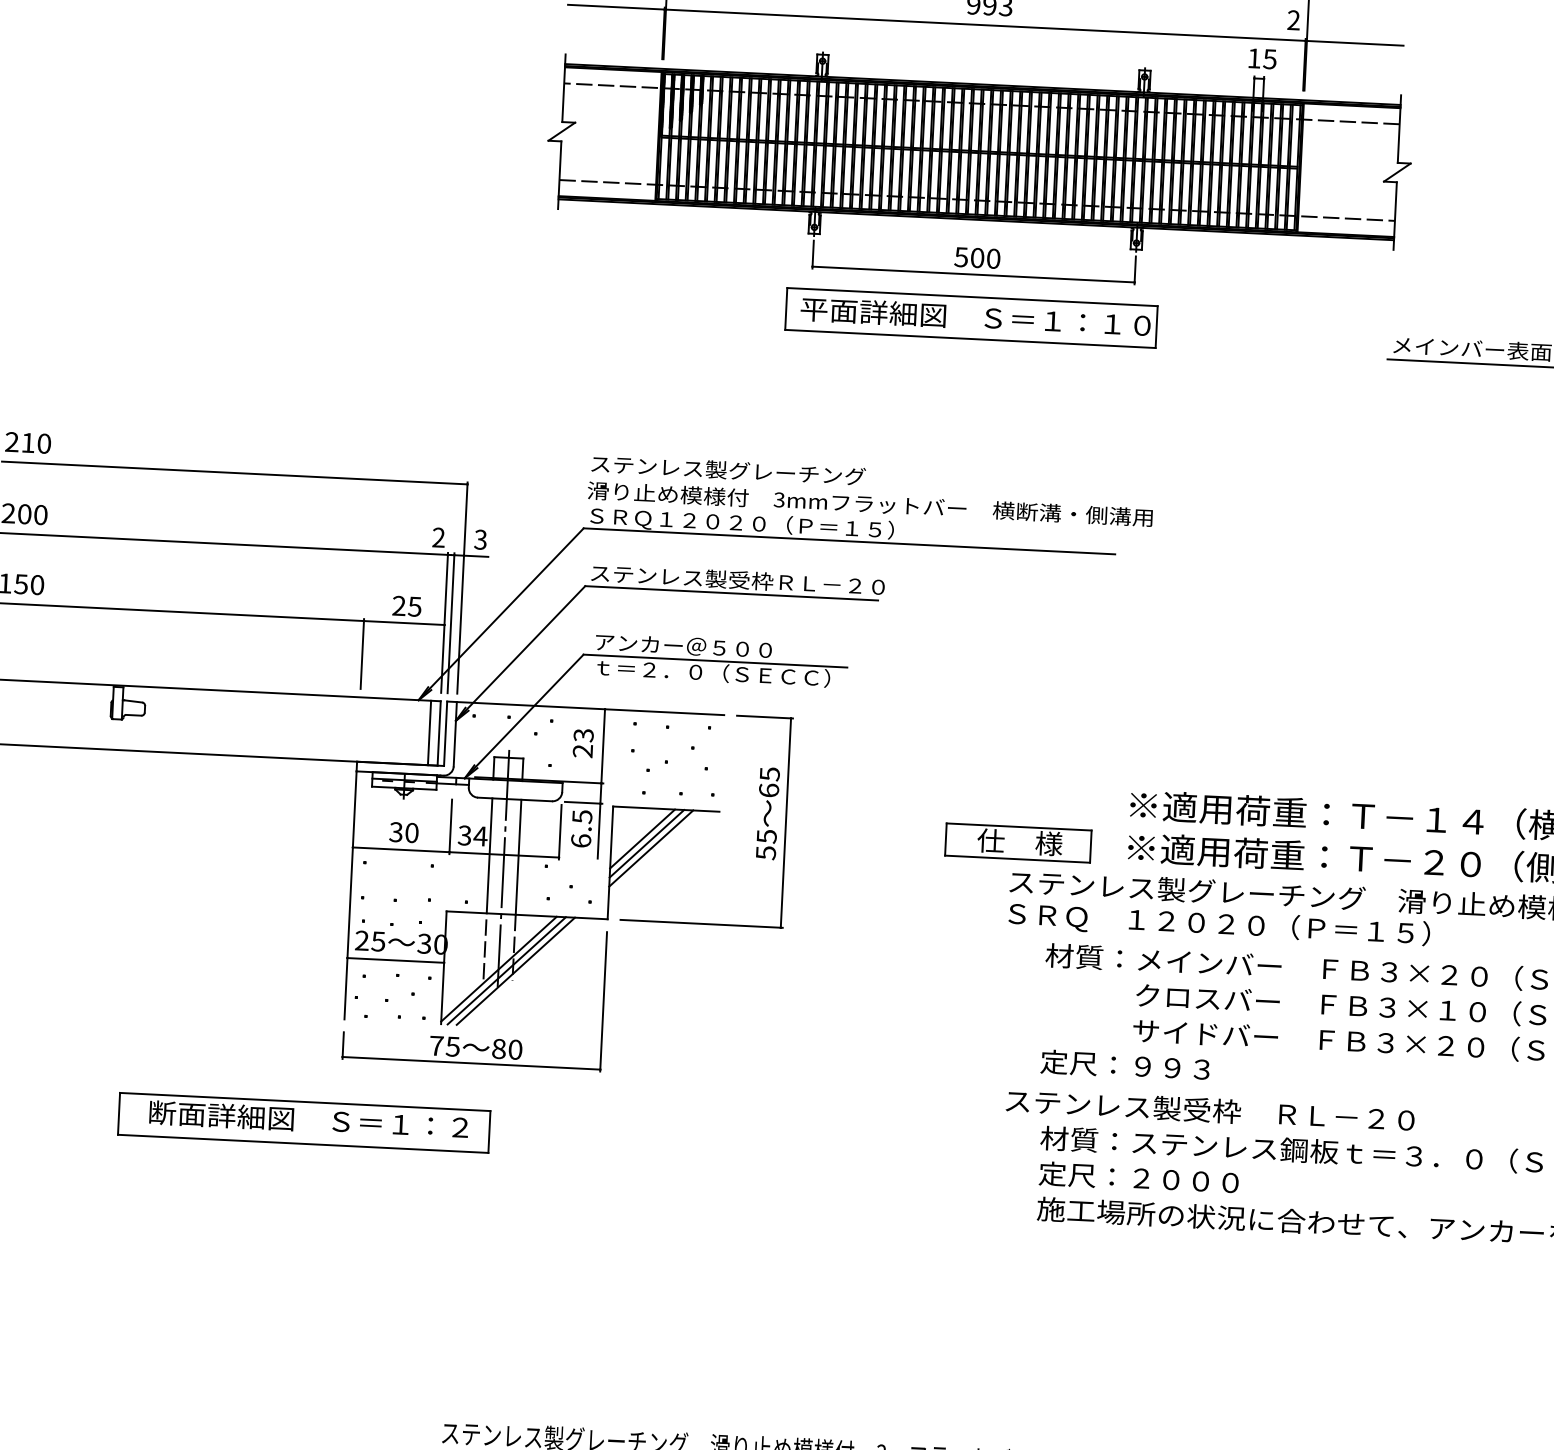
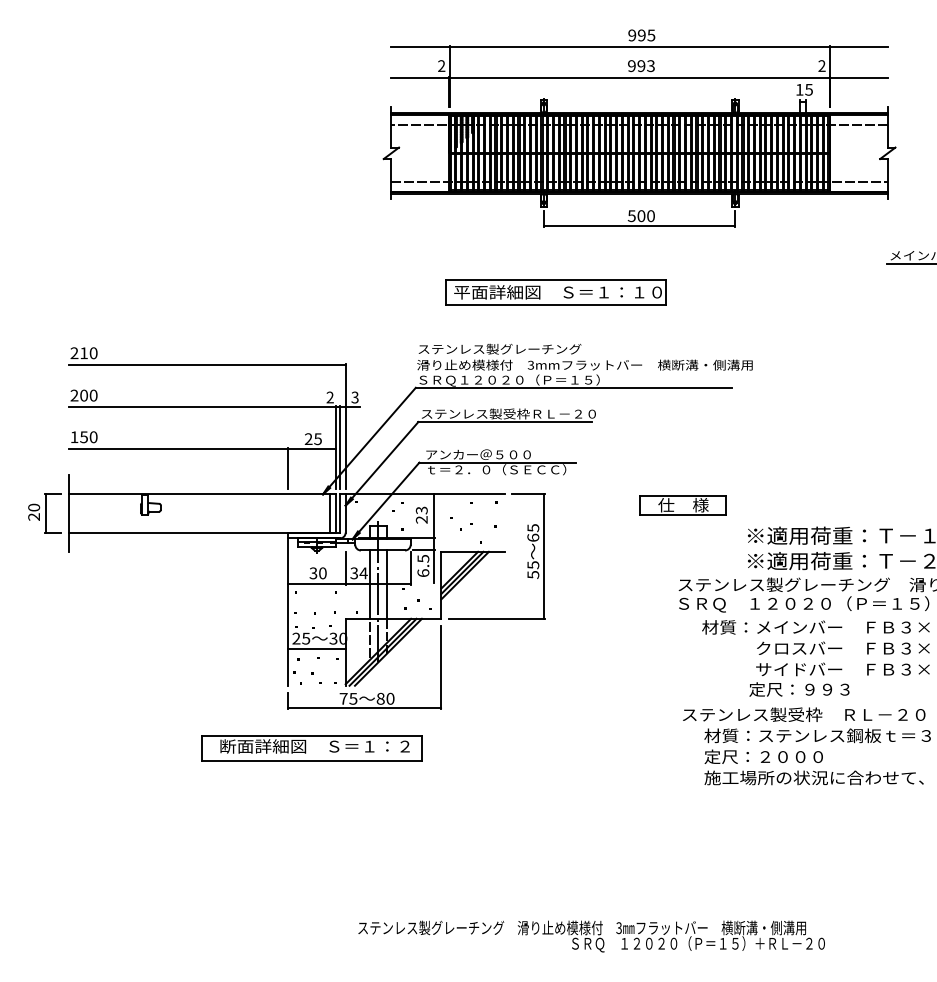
part: (971, 317) -> (555, 292), moved
part: (1018, 842) -> (682, 505), moved
text: (1125, 1065) -> (799, 689), moved
part: (302, 1123) -> (311, 748), moved

